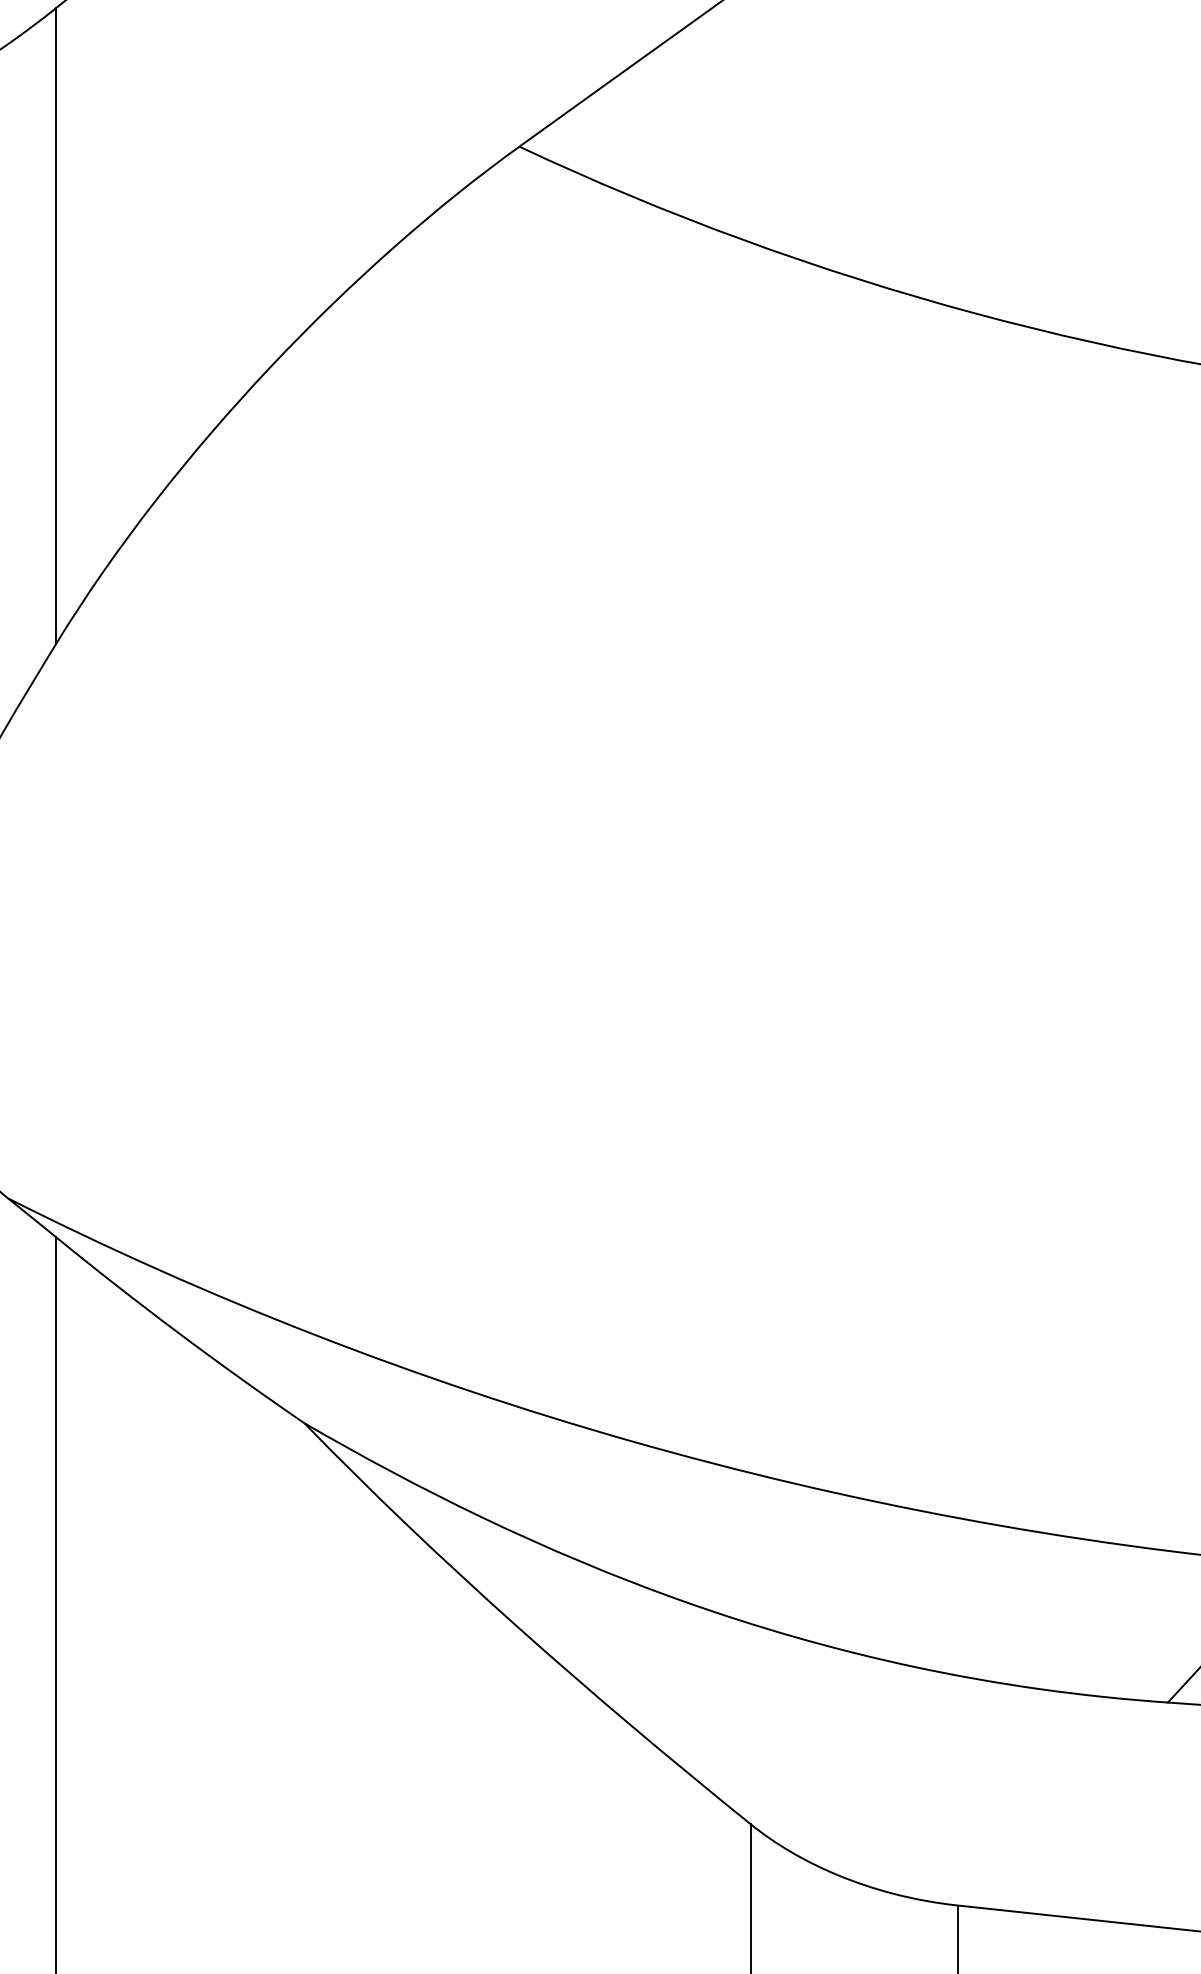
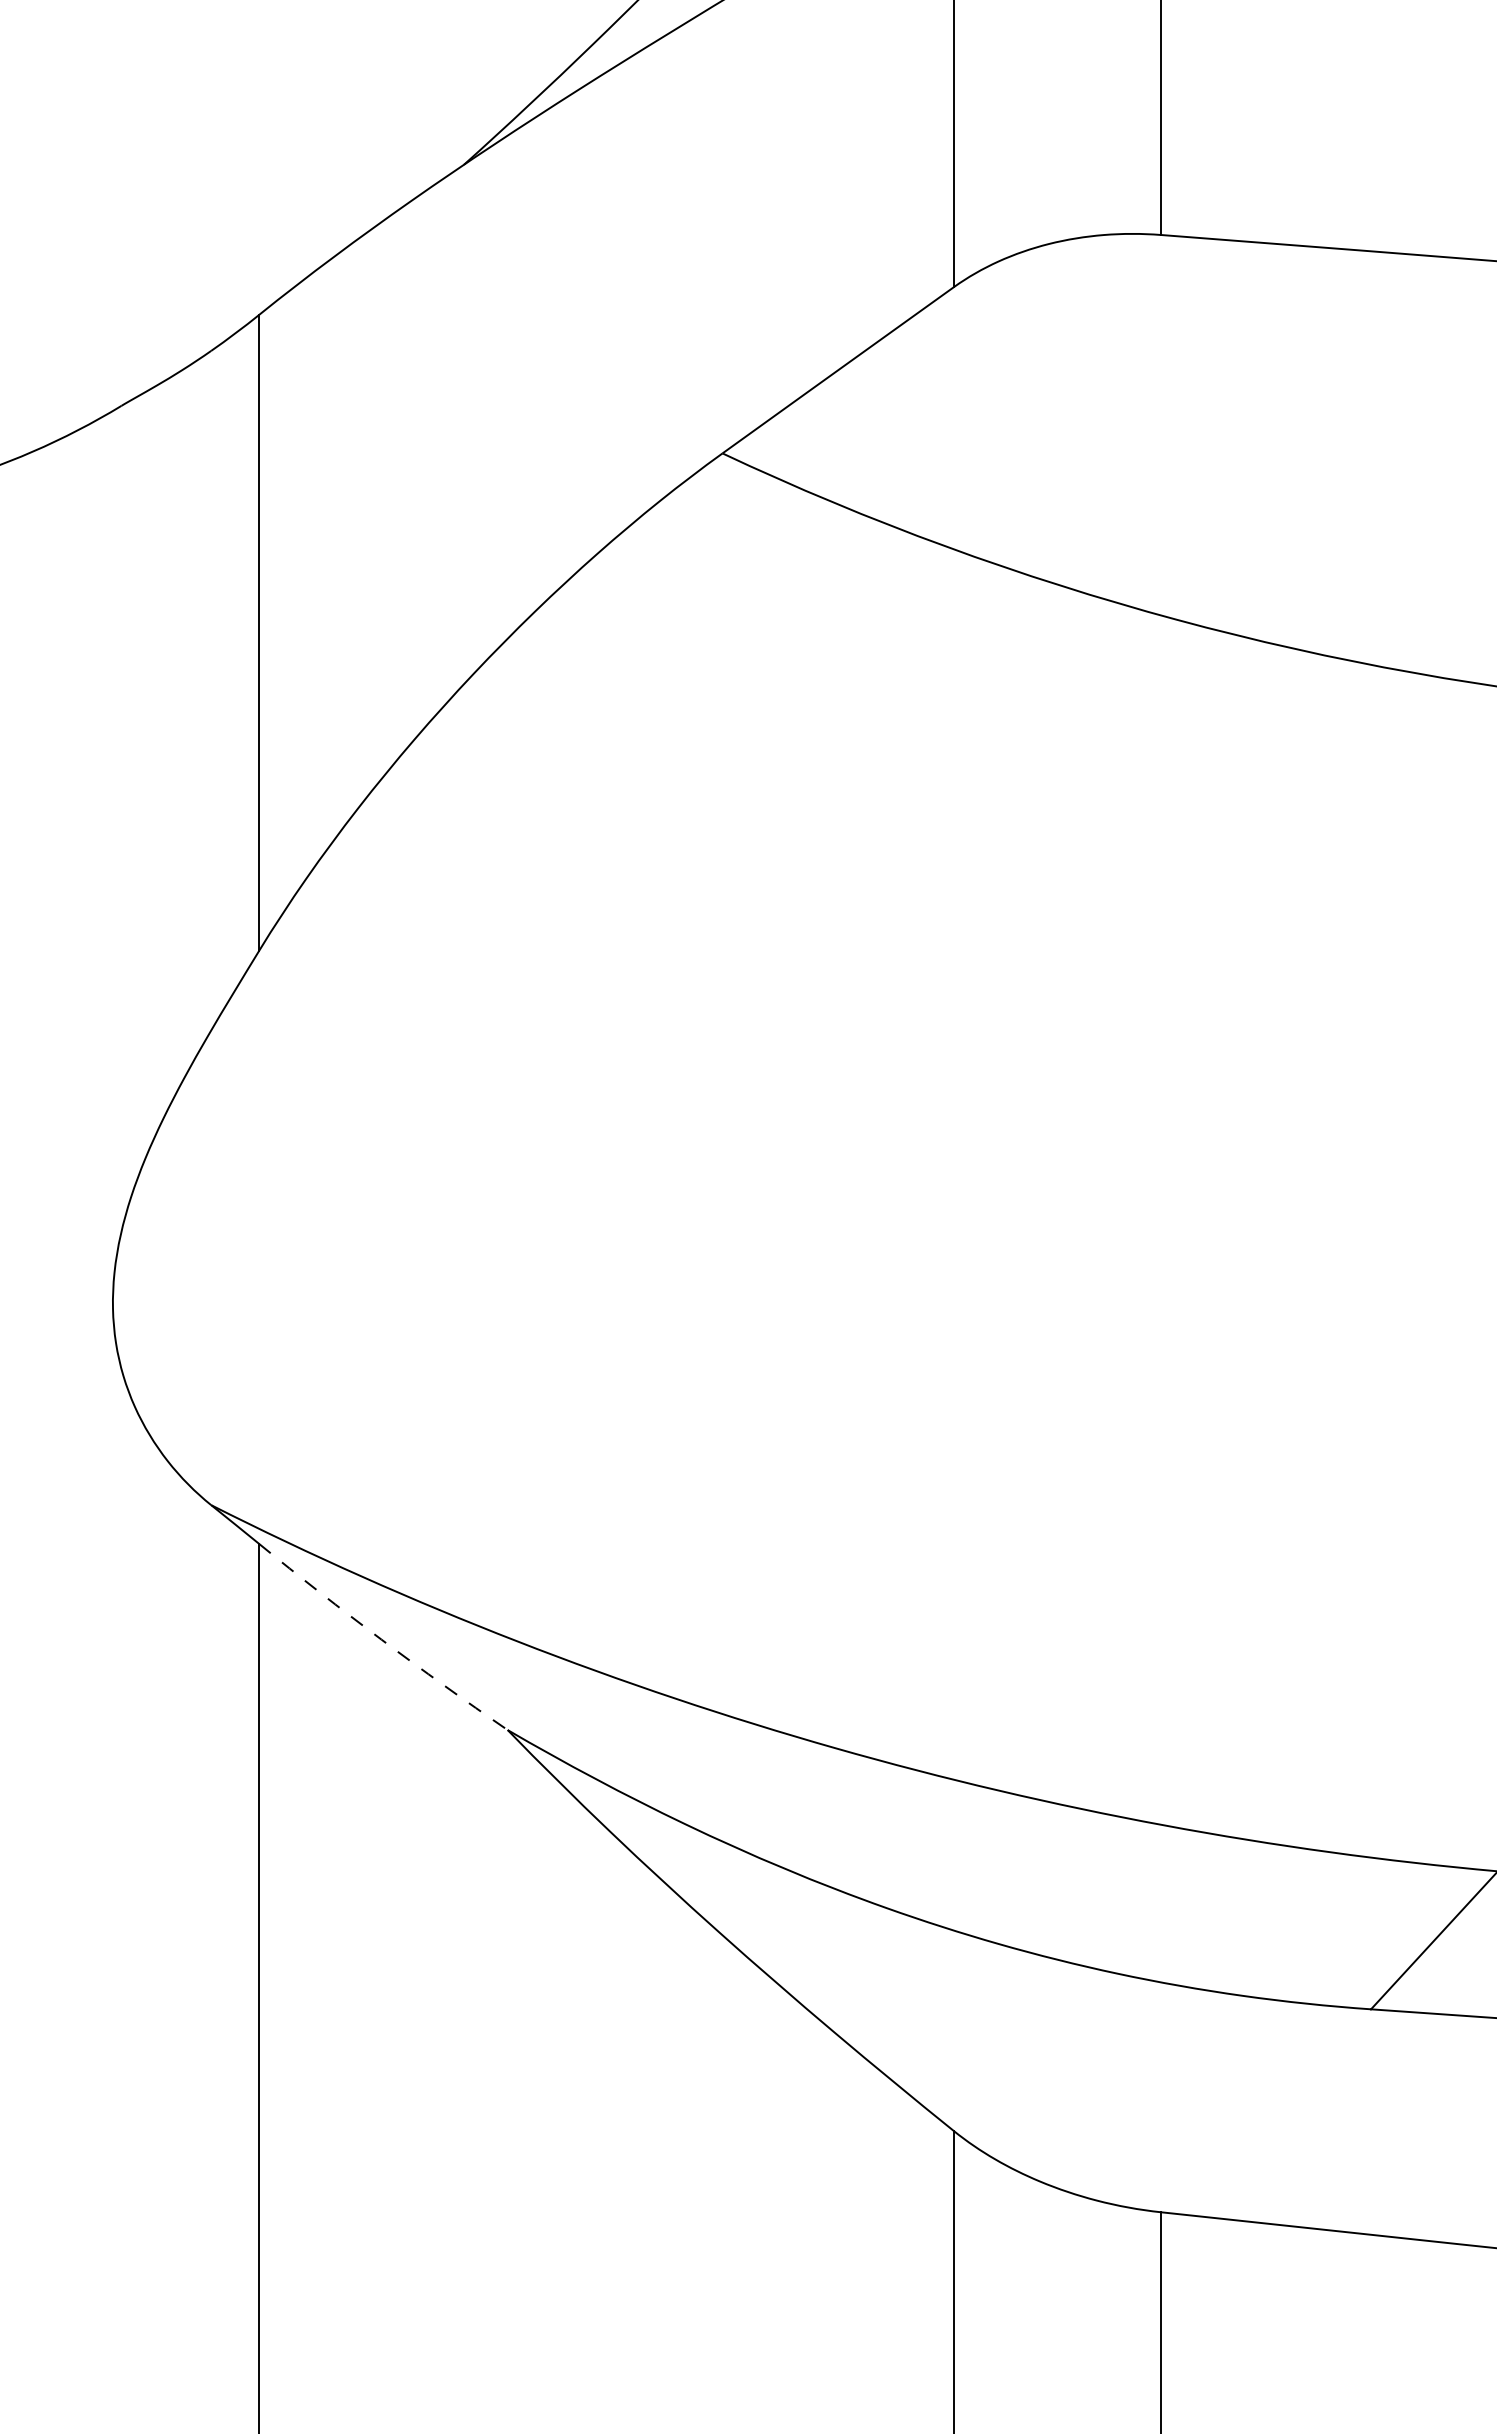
arc: (178, 1332) -> (381, 1639), solid -> dashed

